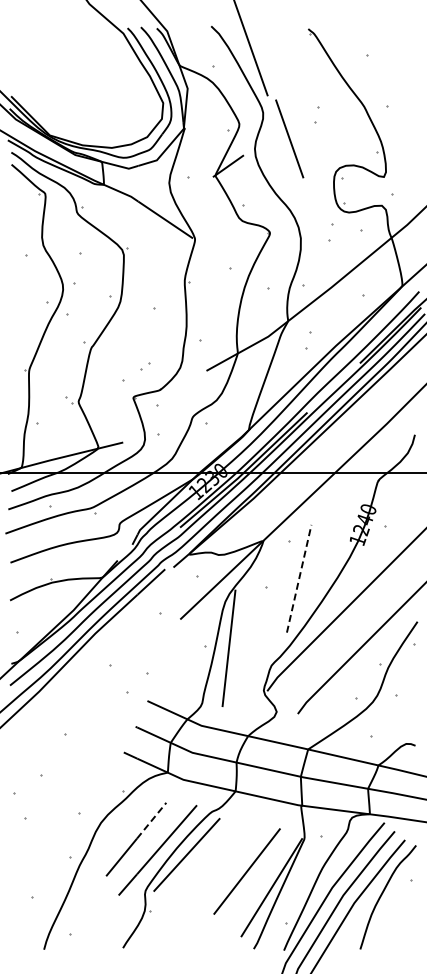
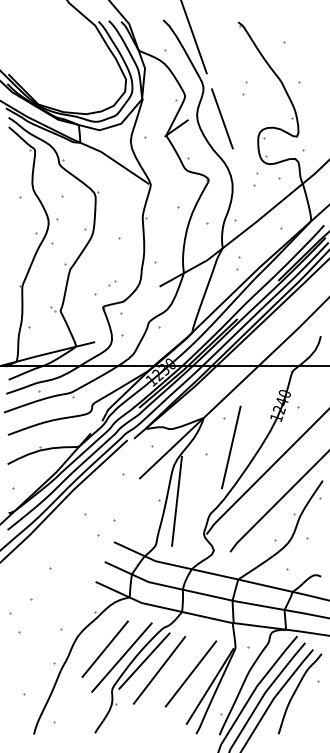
line: (289, 138) -> (222, 118), moved
line: (299, 578) -> (231, 447), dashed -> solid
line: (152, 820) -> (117, 634), dashed -> solid
line: (206, 866) -> (159, 670), added

